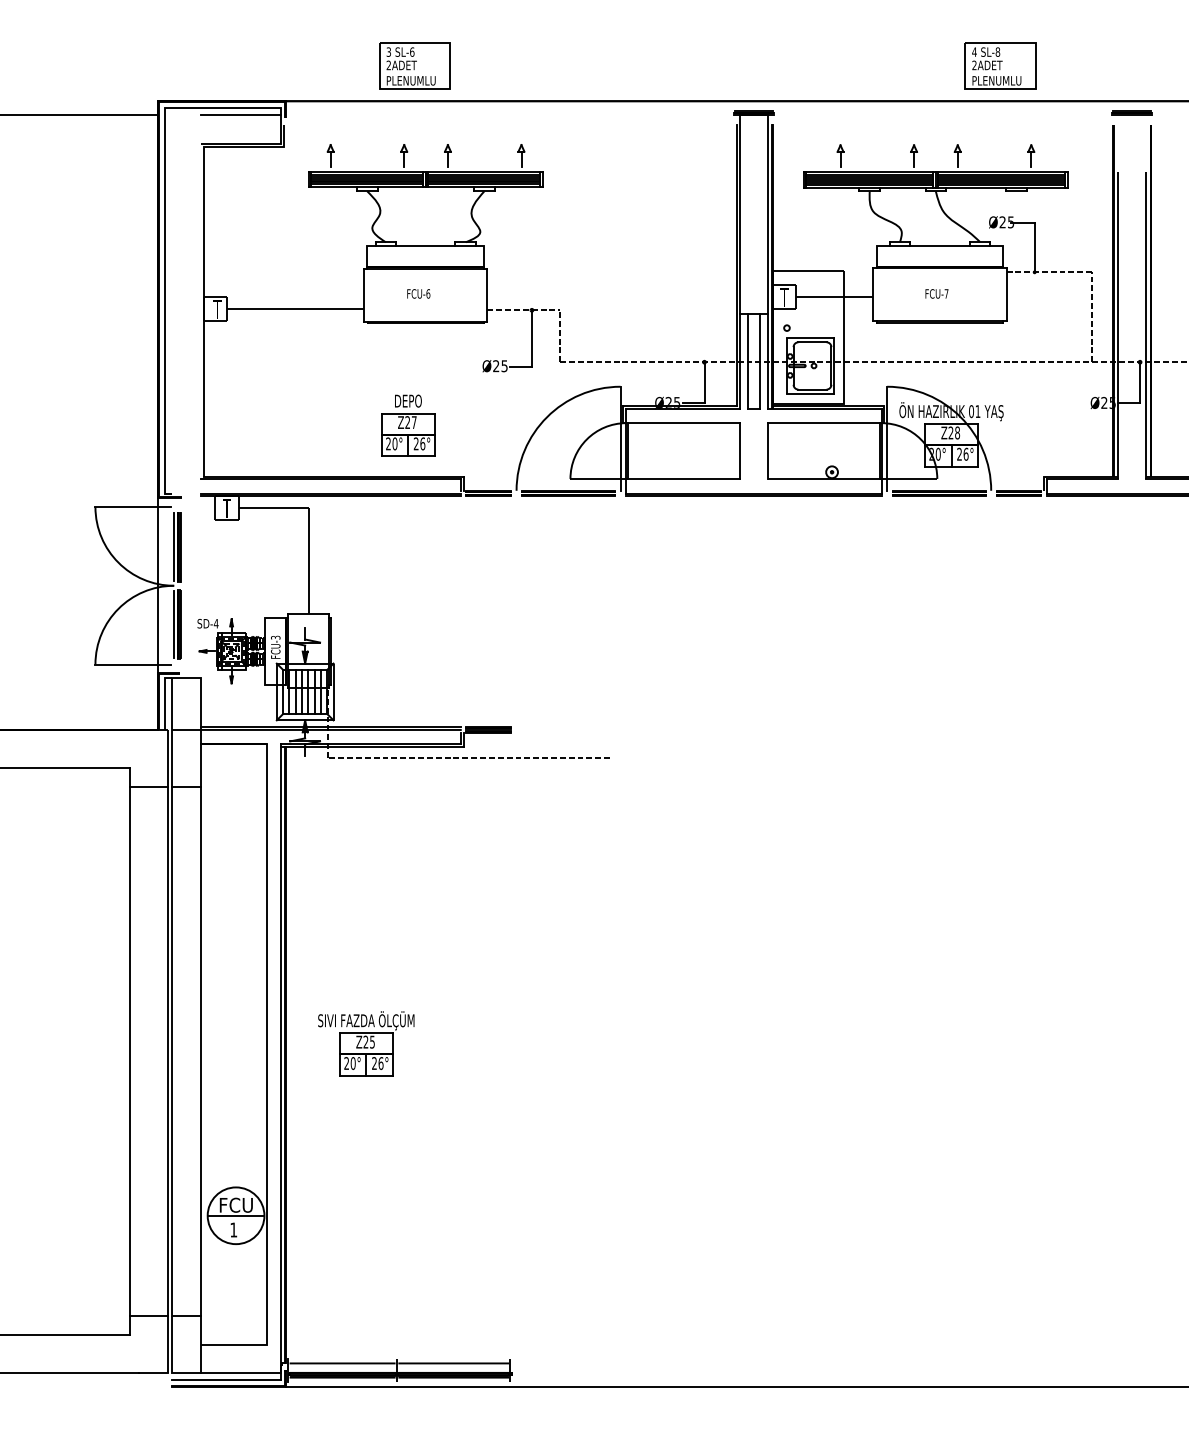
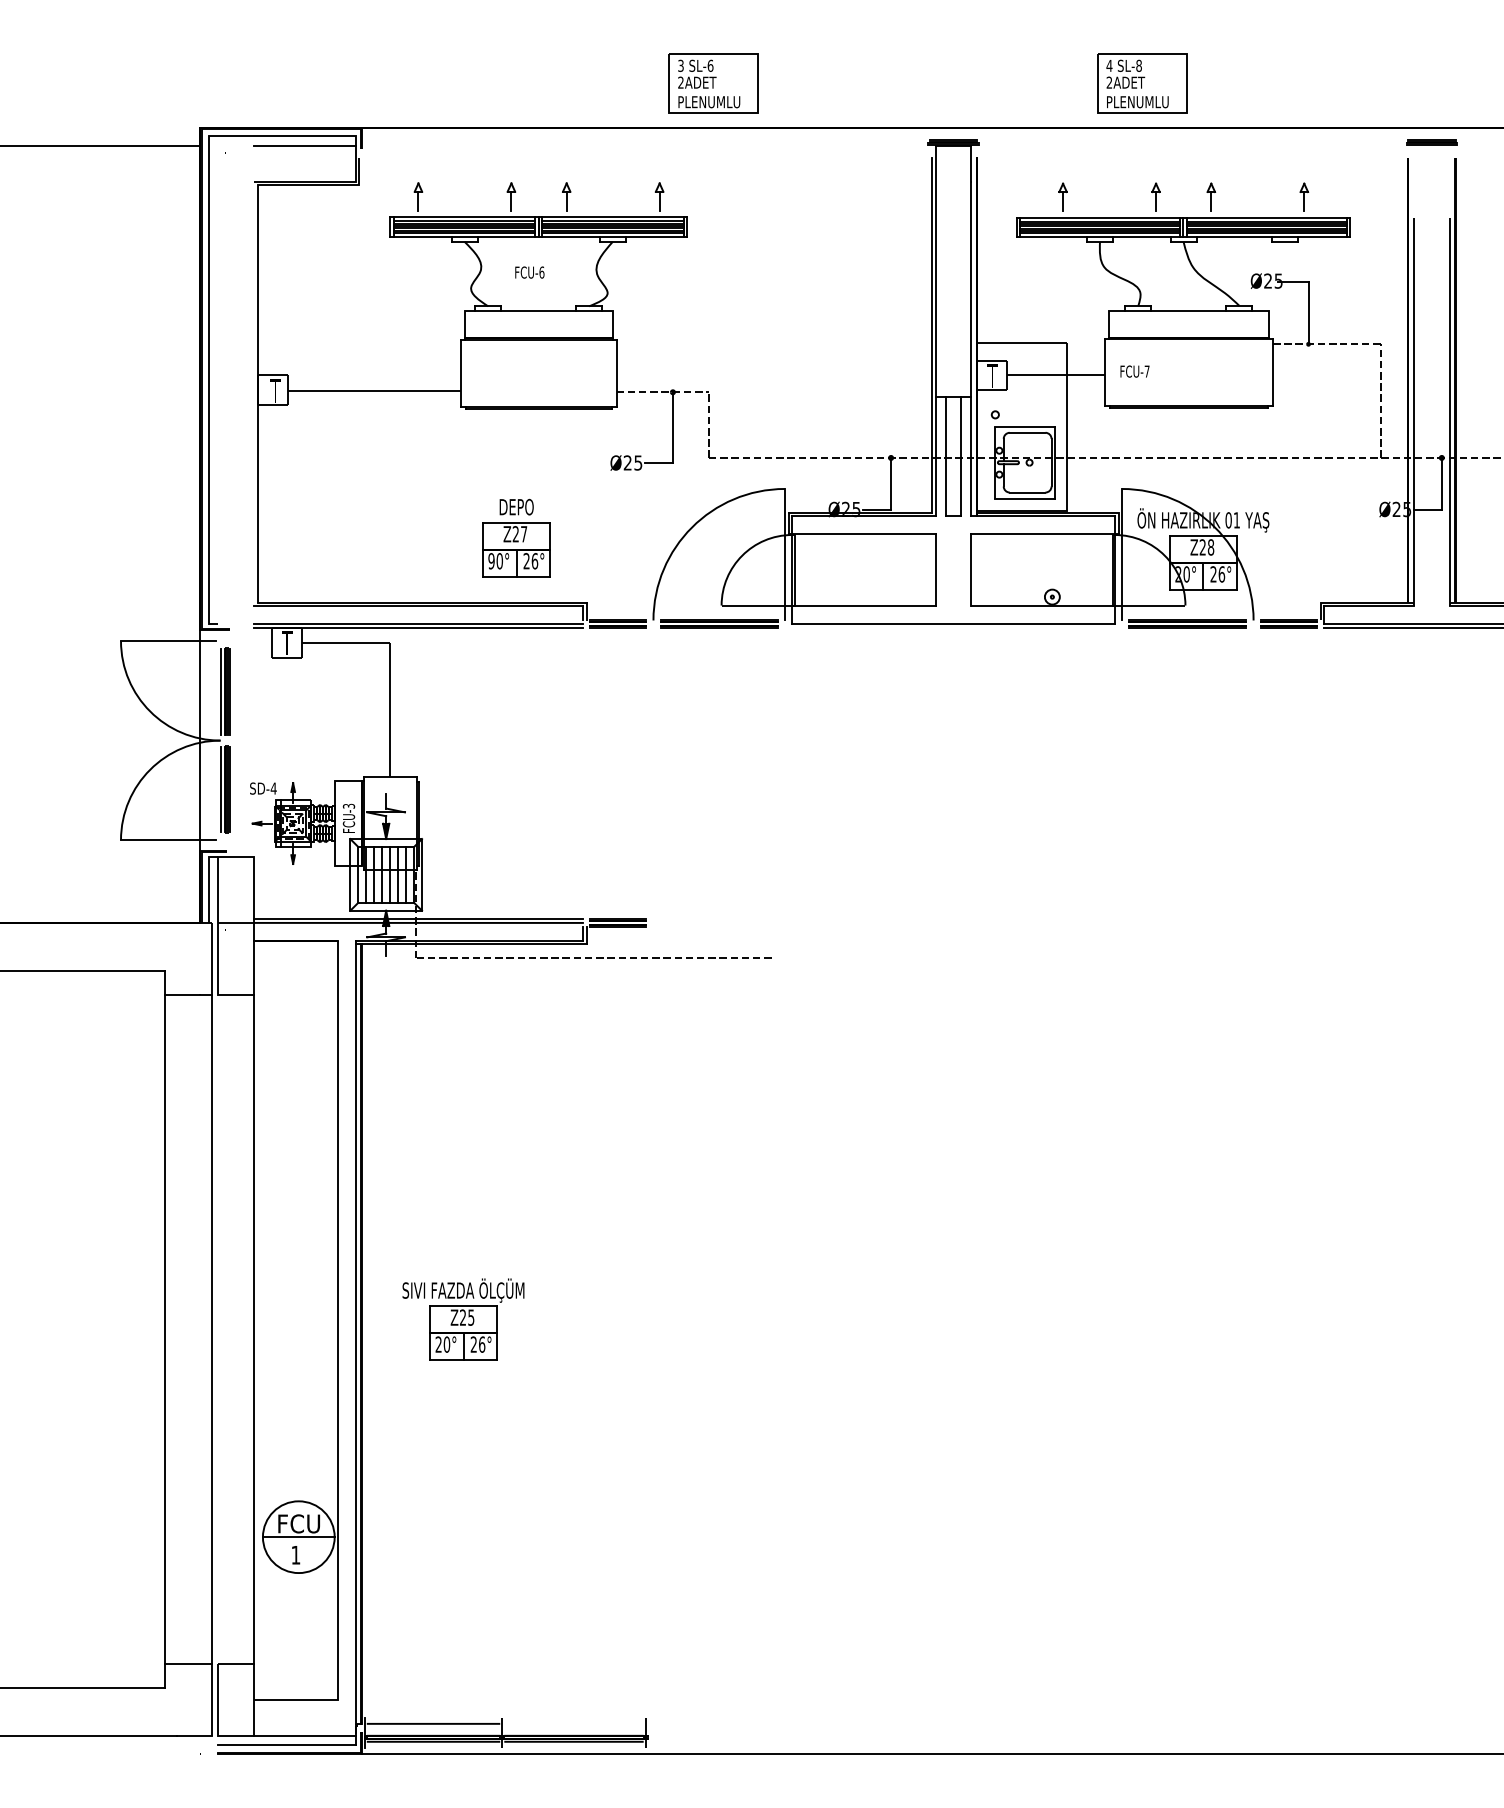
part: (414, 66) -> (713, 83), moved
part: (1000, 66) -> (1142, 83), moved
text: (418, 293) -> (529, 272), moved
text: (936, 293) -> (1134, 371), moved
text: (388, 444) -> (491, 561), 20° -> 90°
line: (753, 496) -> (953, 627), removed
line: (172, 1051) -> (218, 1329), removed
line: (453, 1363) -> (573, 1723), removed

